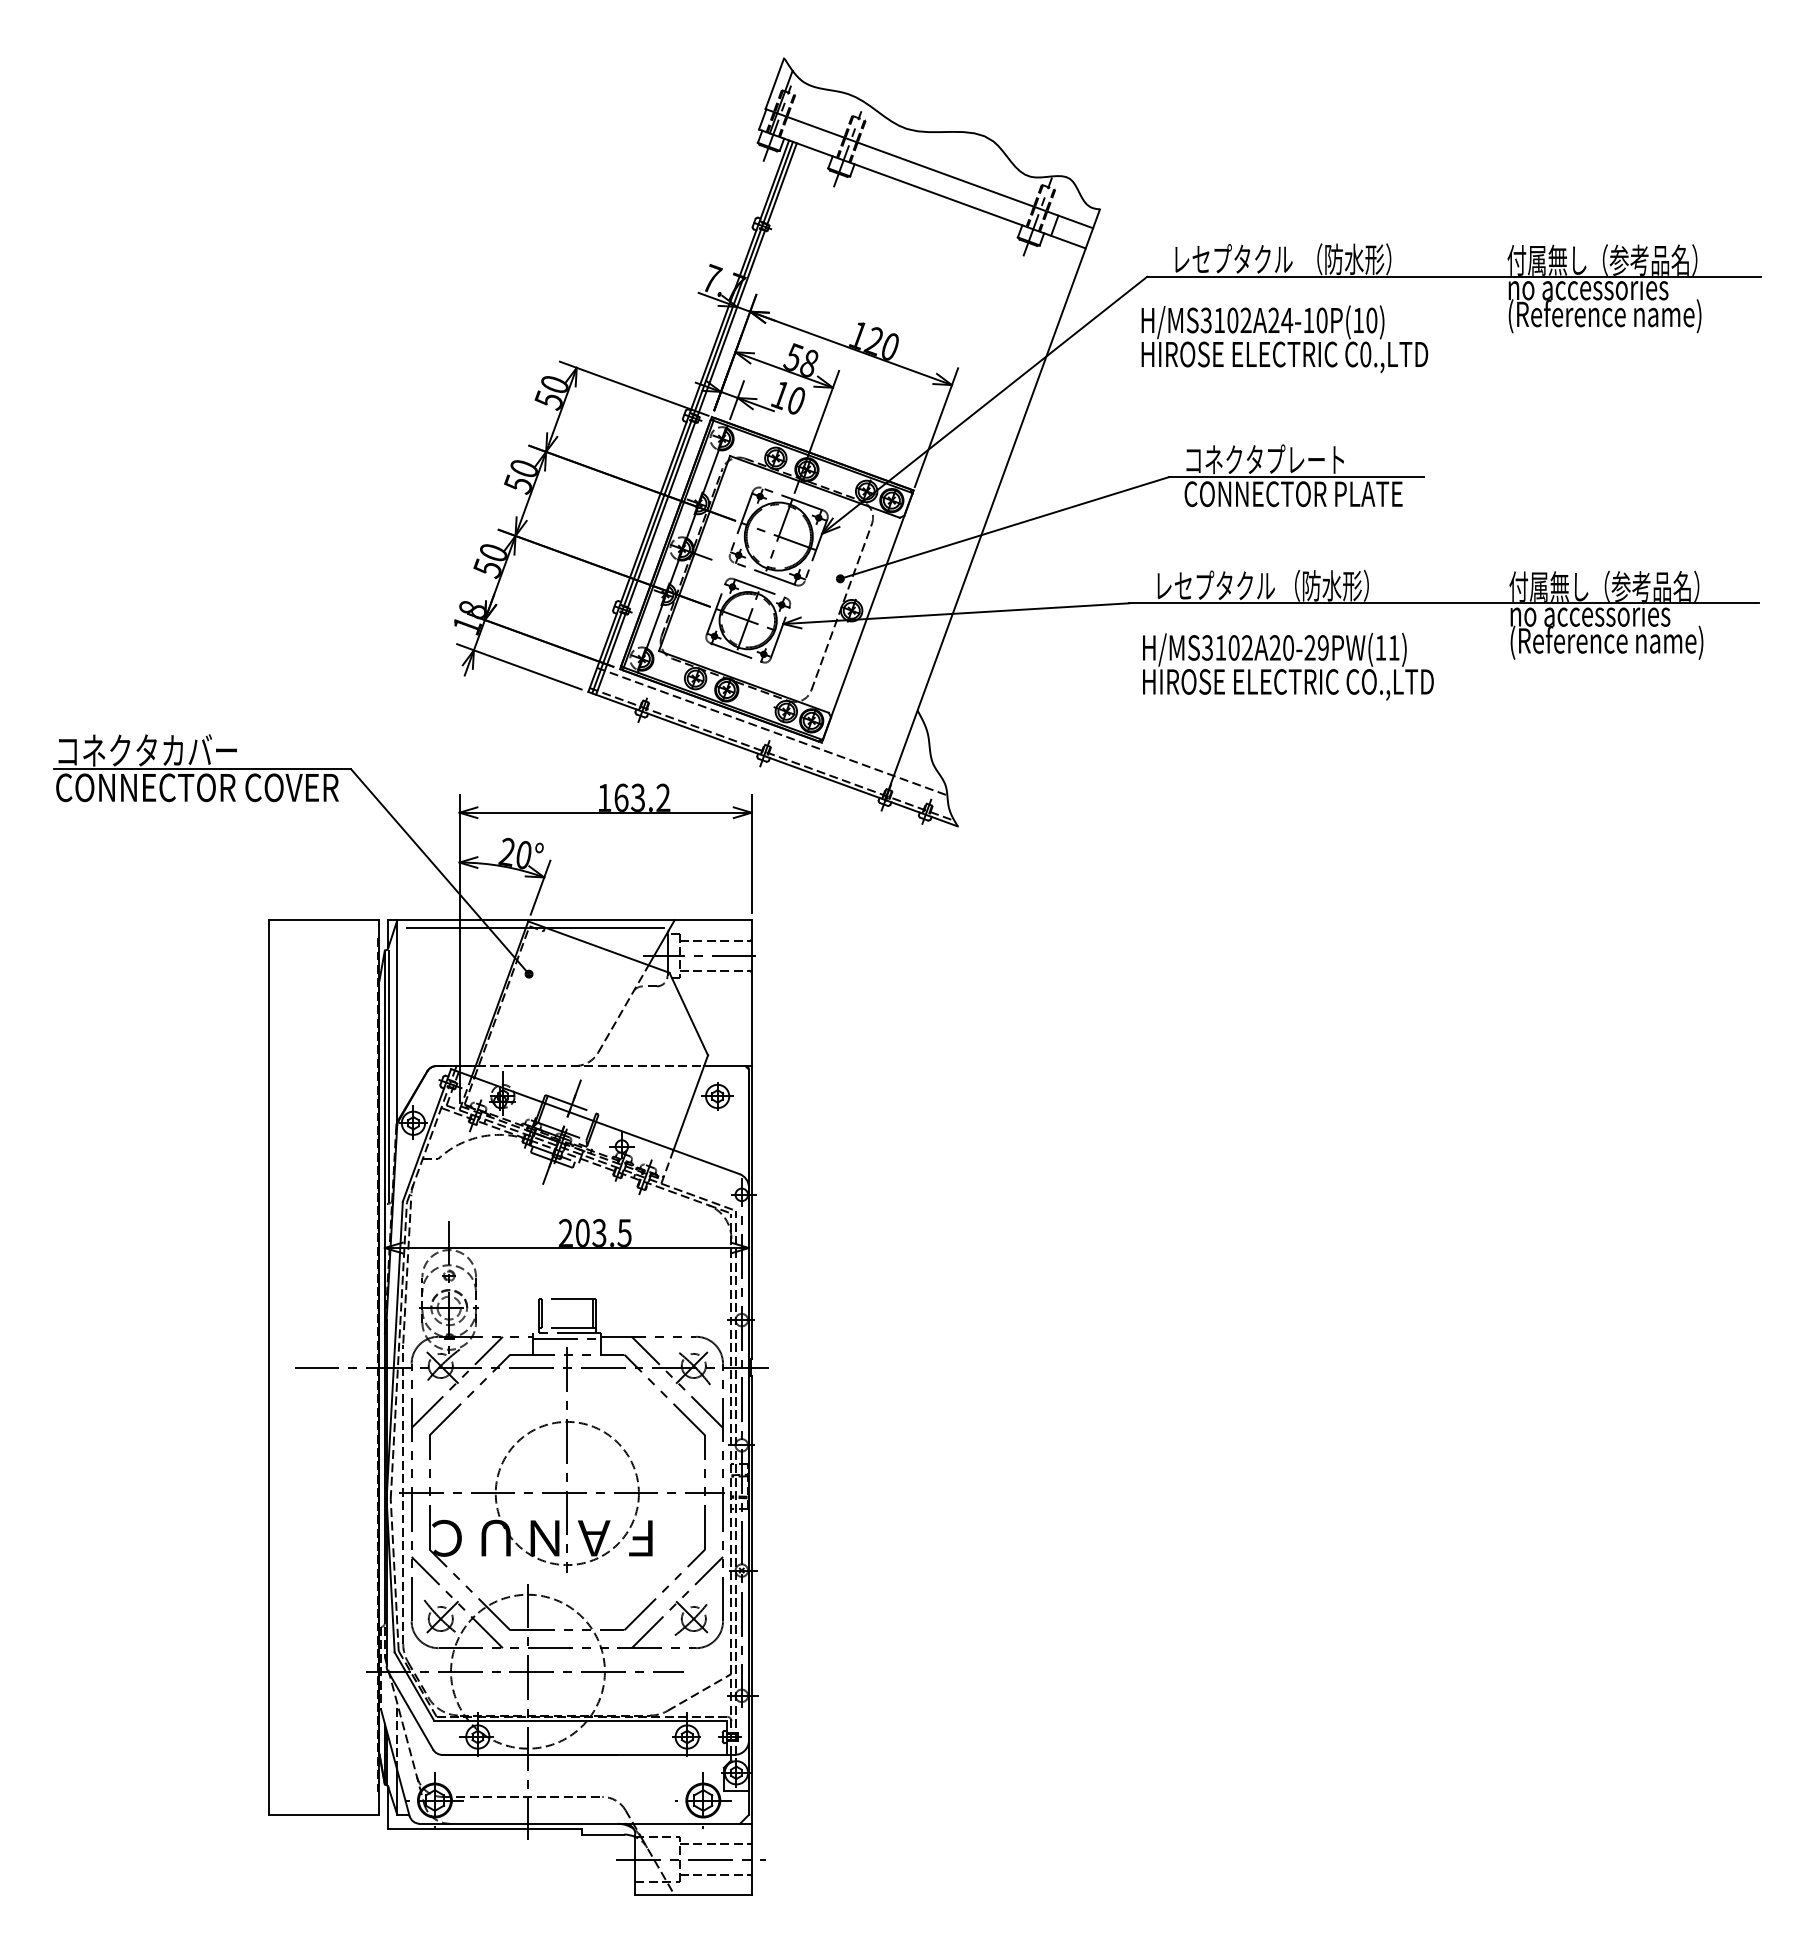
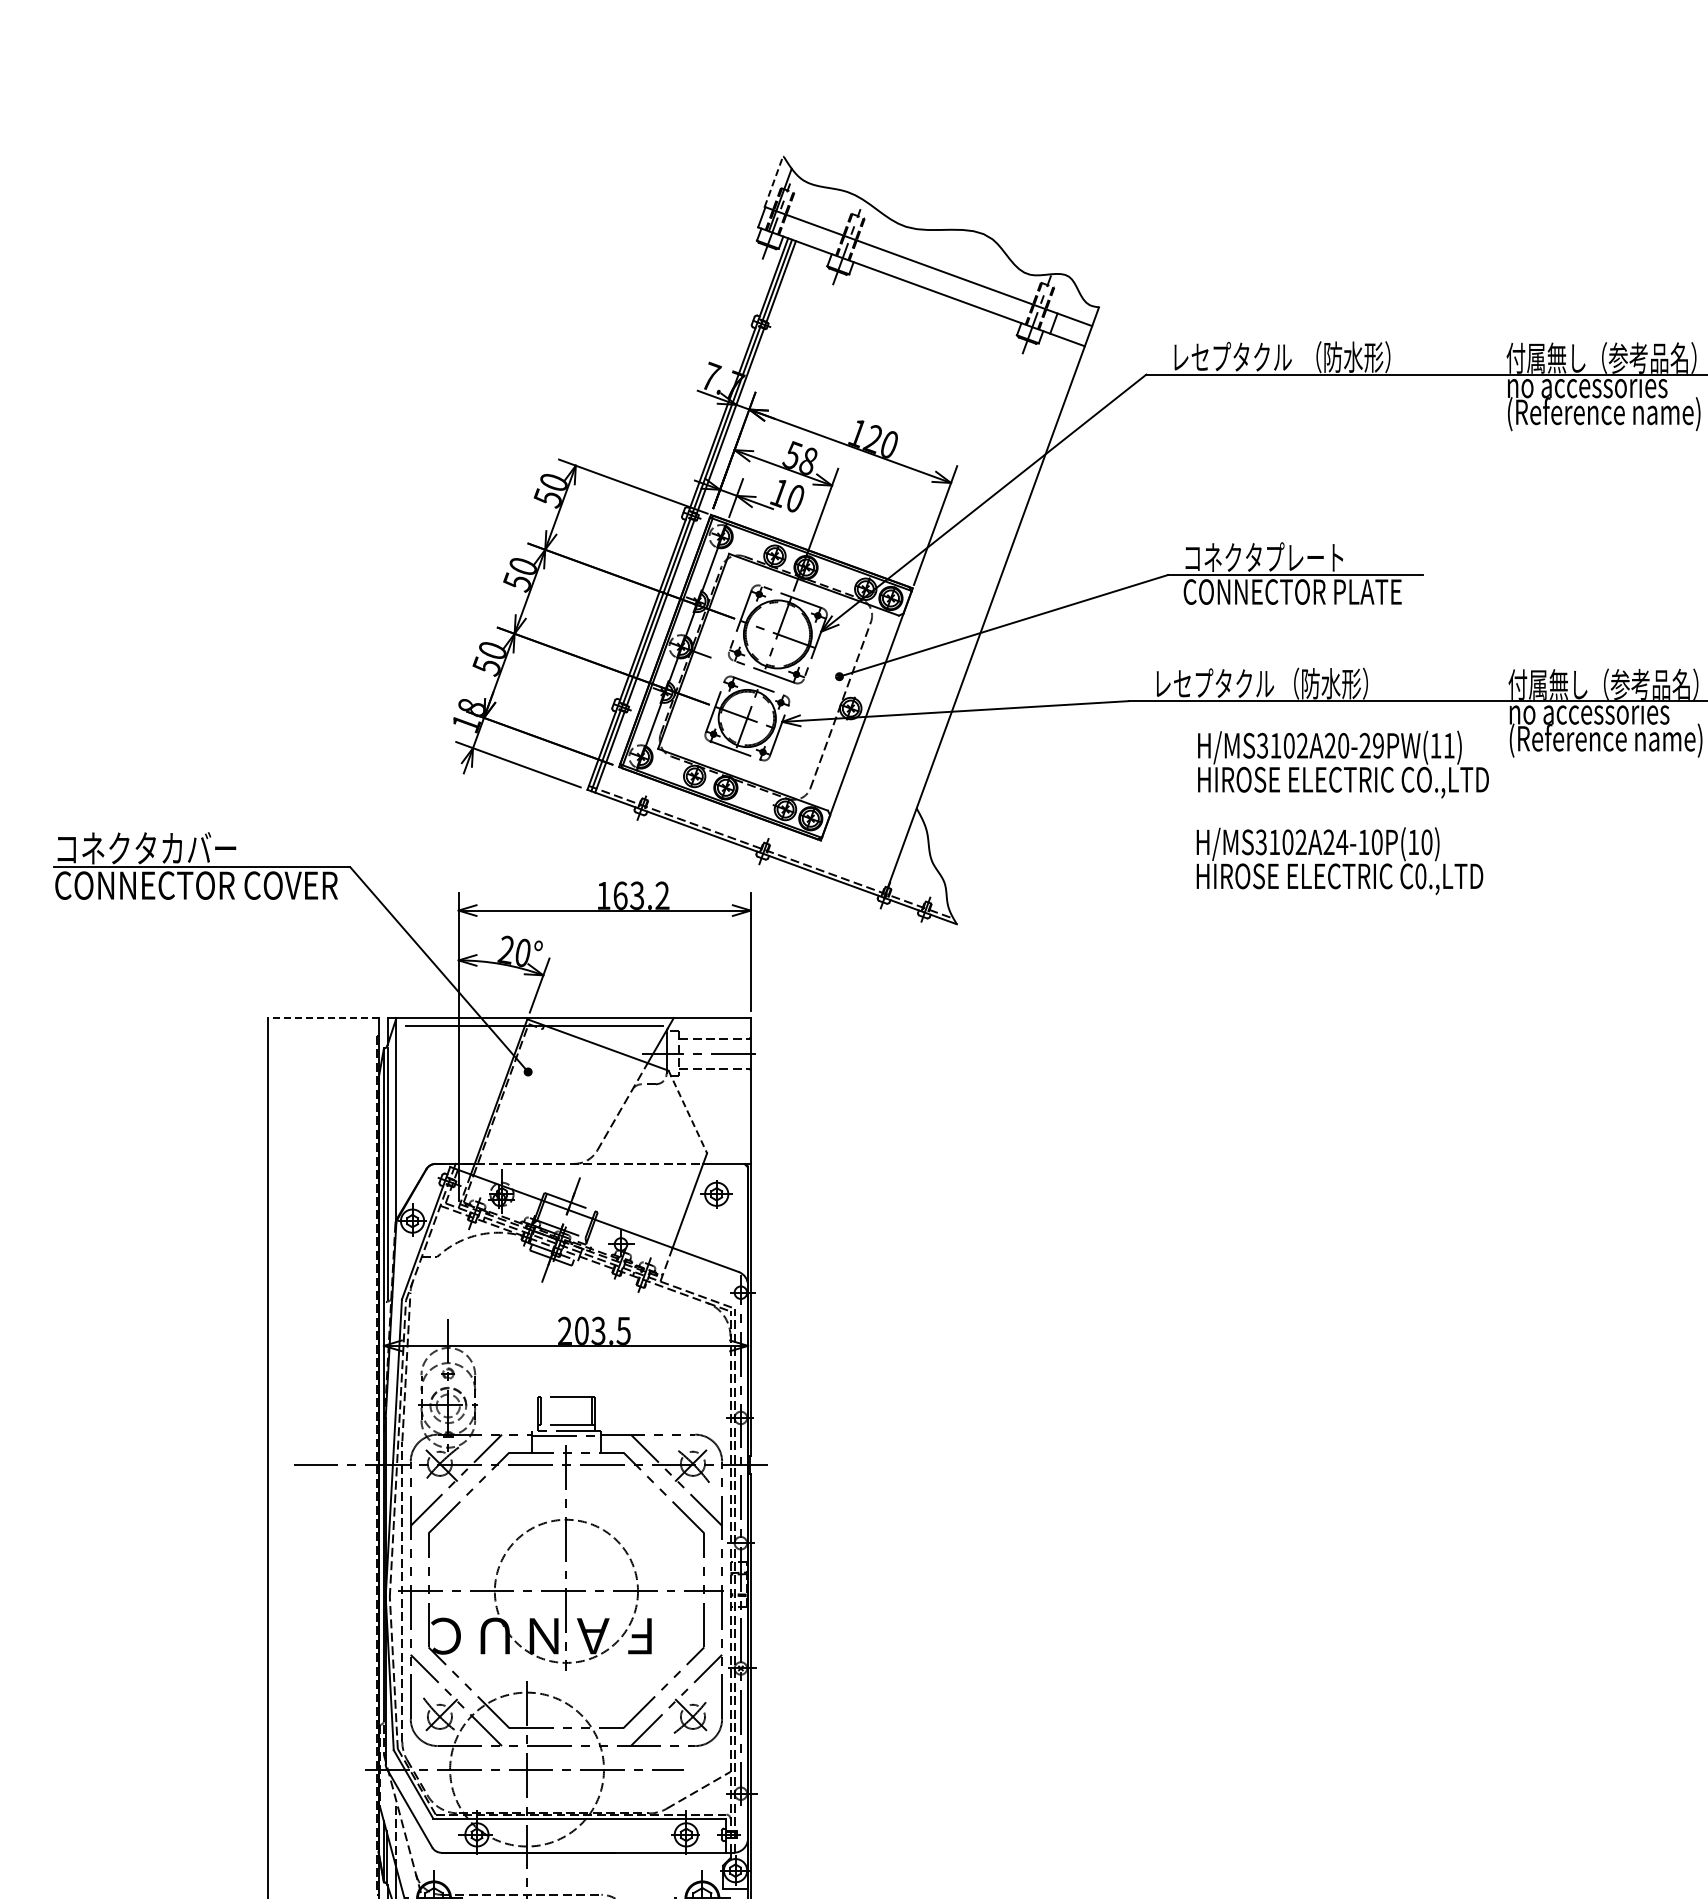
line: (774, 83) -> (773, 181), solid -> dashed
text: (1284, 339) -> (1339, 861), moved
text: (1288, 666) -> (1343, 764), moved
line: (772, 731) -> (771, 829), removed
line: (323, 920) -> (322, 1018), solid -> dashed
line: (688, 1014) -> (687, 1112), solid -> dashed

